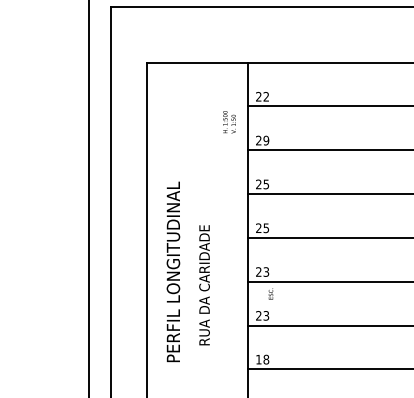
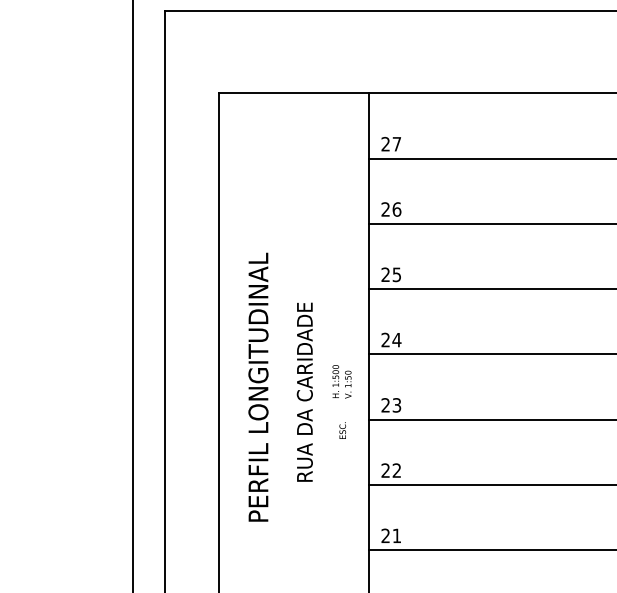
text: (266, 96) -> (397, 143), 22 -> 27
text: (229, 122) -> (342, 382), moved
text: (266, 140) -> (397, 209), 29 -> 26
text: (266, 228) -> (397, 340), 25 -> 24
text: (173, 271) -> (258, 386), moved
text: (204, 285) -> (304, 392), moved
text: (270, 293) -> (342, 429), moved
text: (266, 315) -> (397, 470), 23 -> 22
text: (262, 359) -> (391, 535), 18 -> 21

